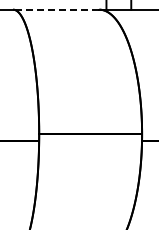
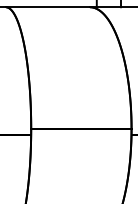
line: (55, 9) -> (47, 7), dashed -> solid

